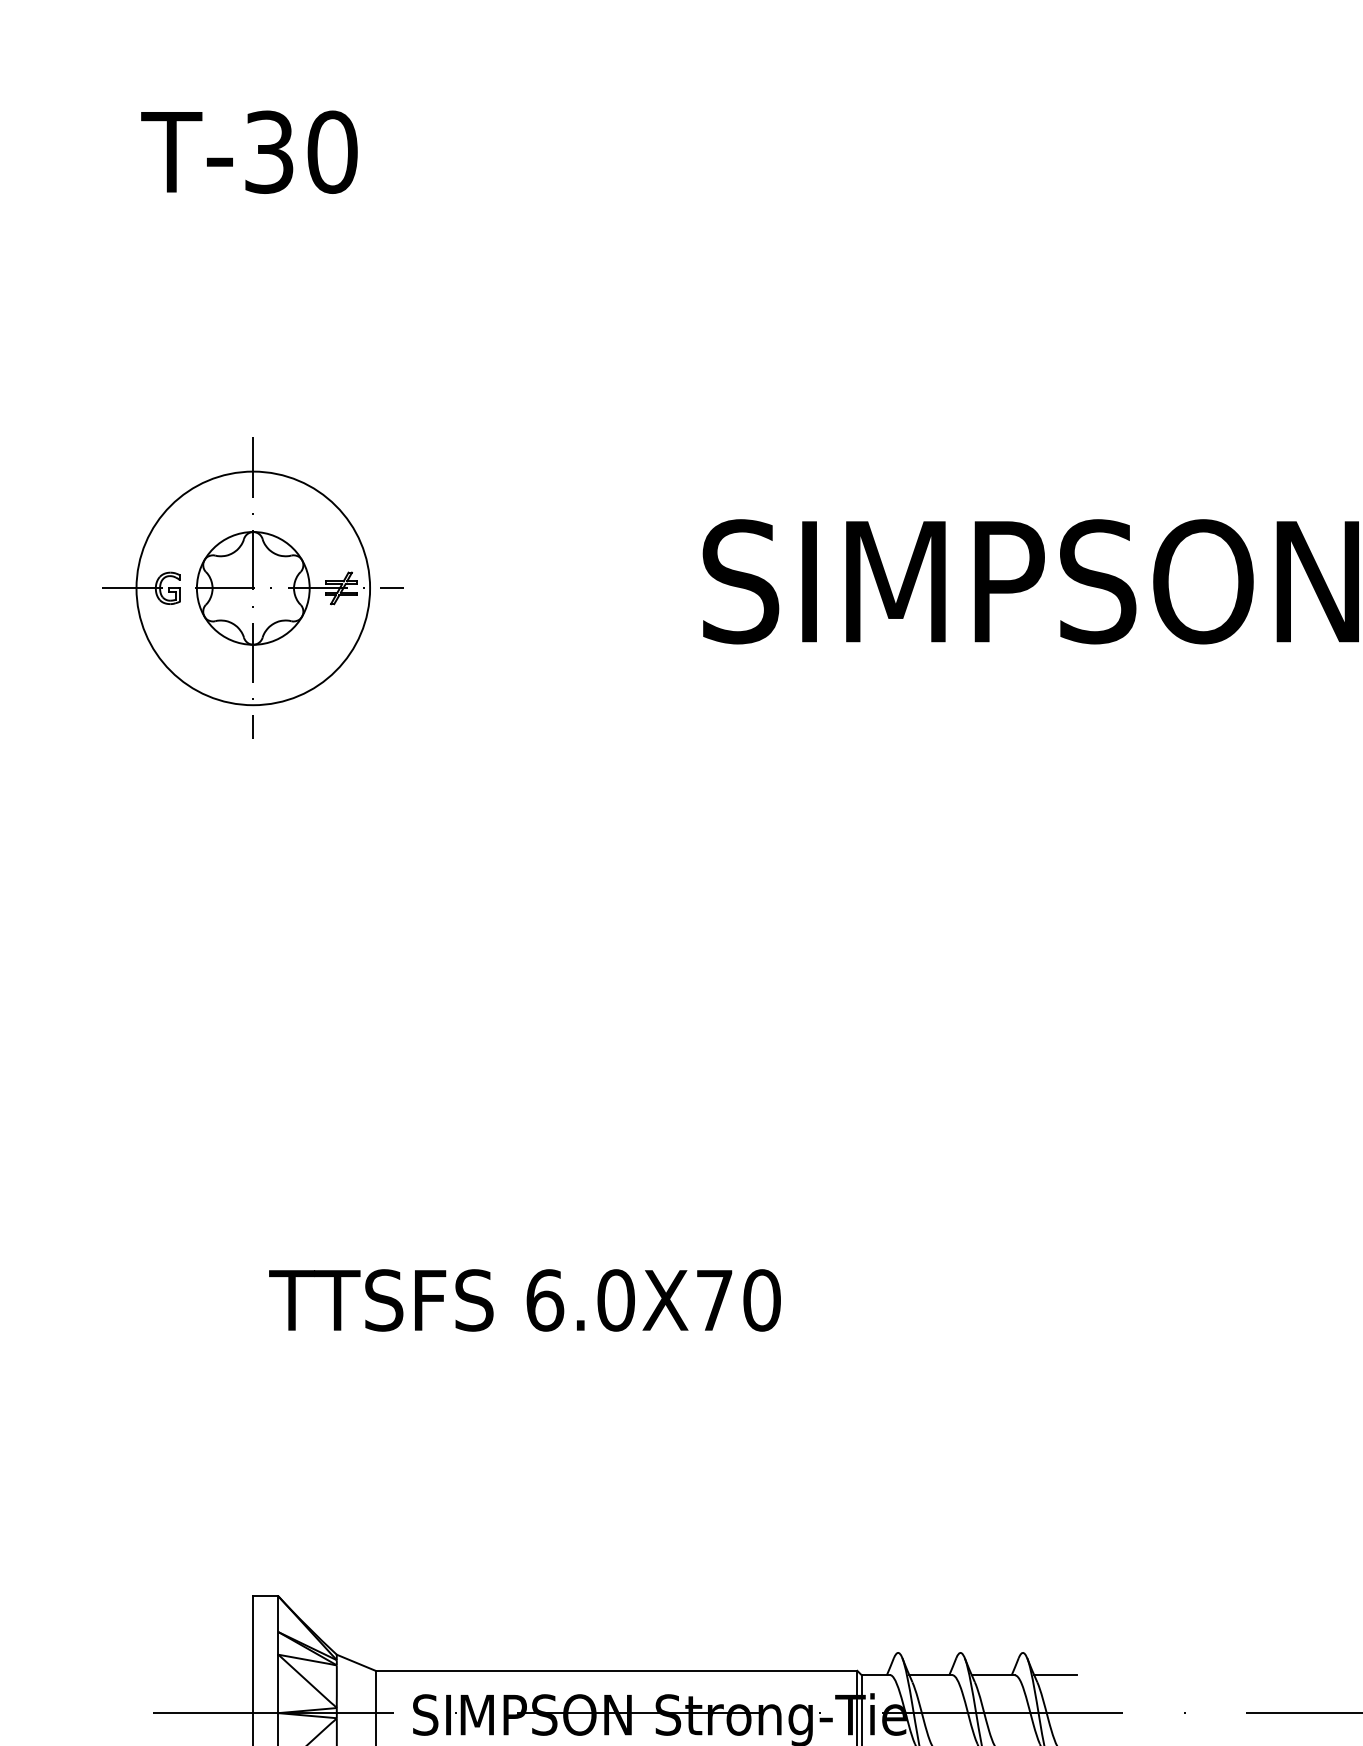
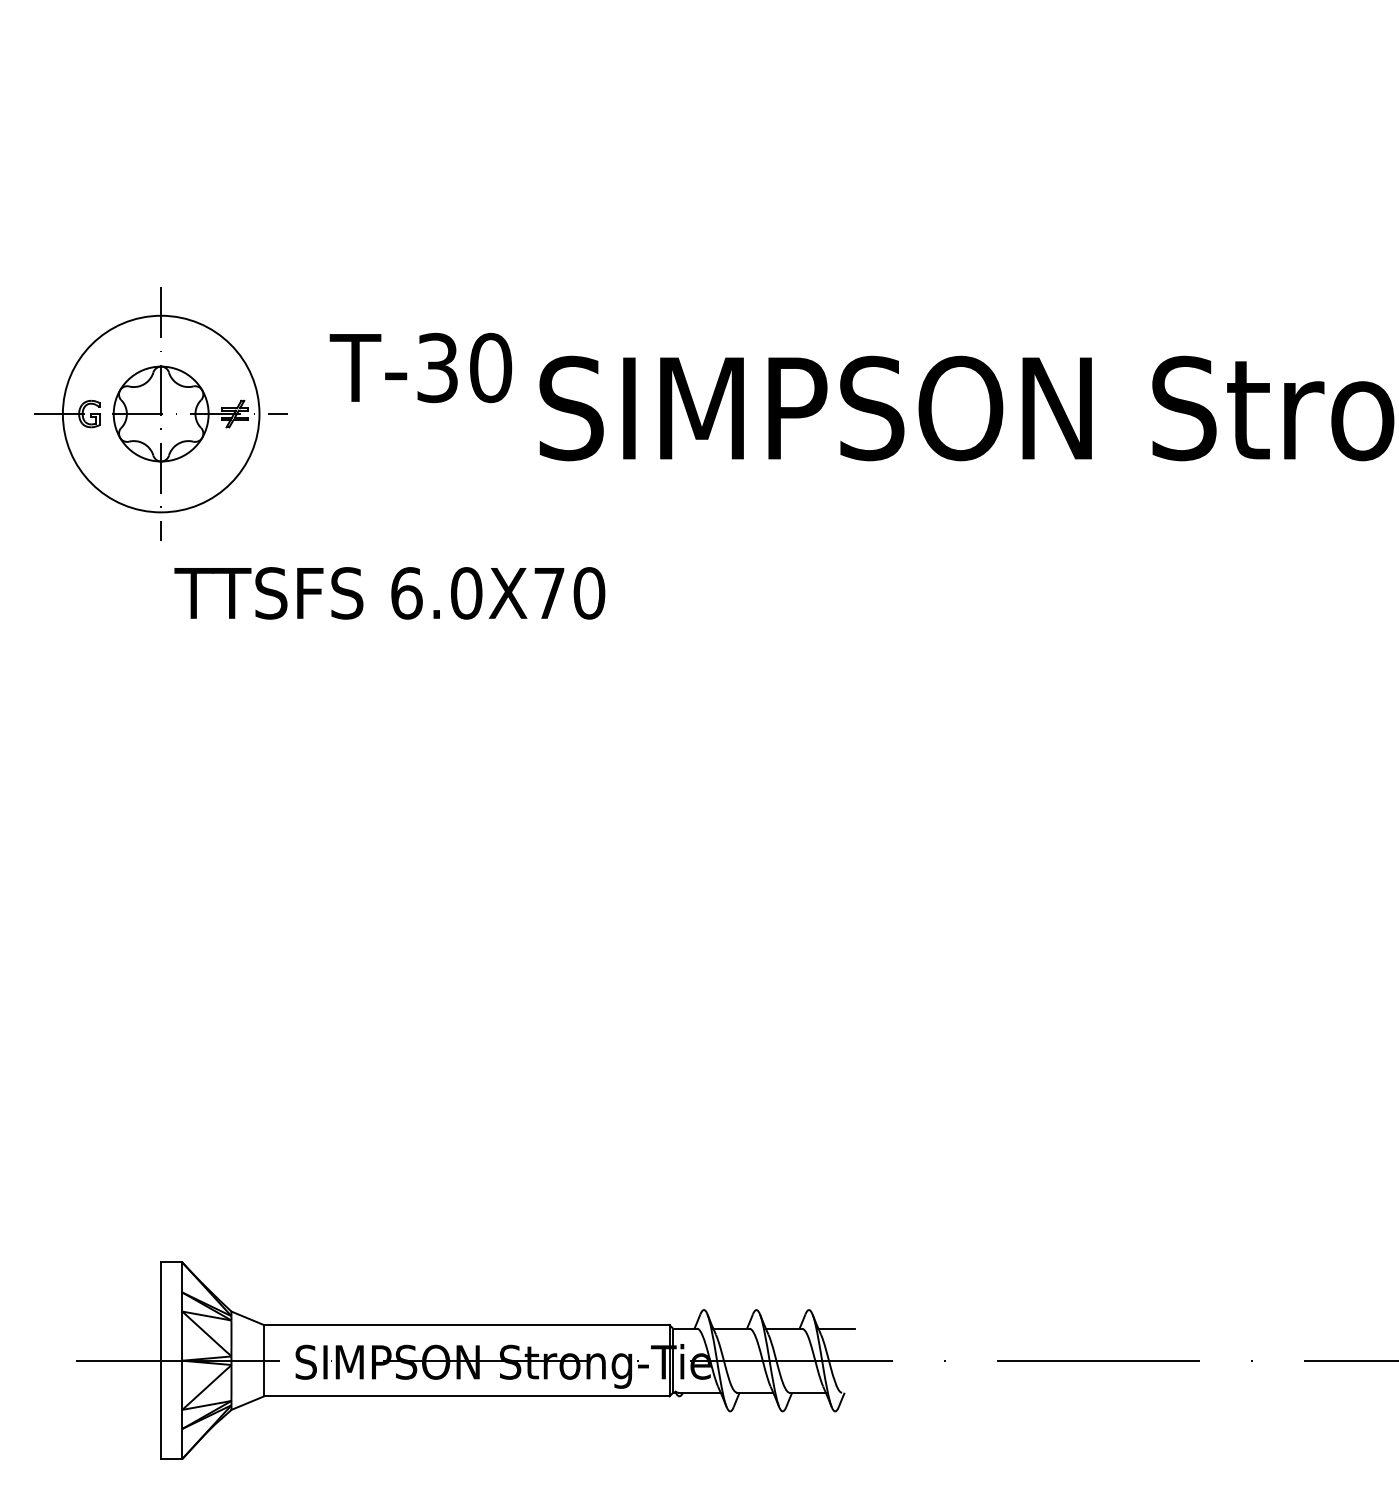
text: (248, 151) -> (420, 367), moved
text: (524, 1300) -> (389, 593), moved

